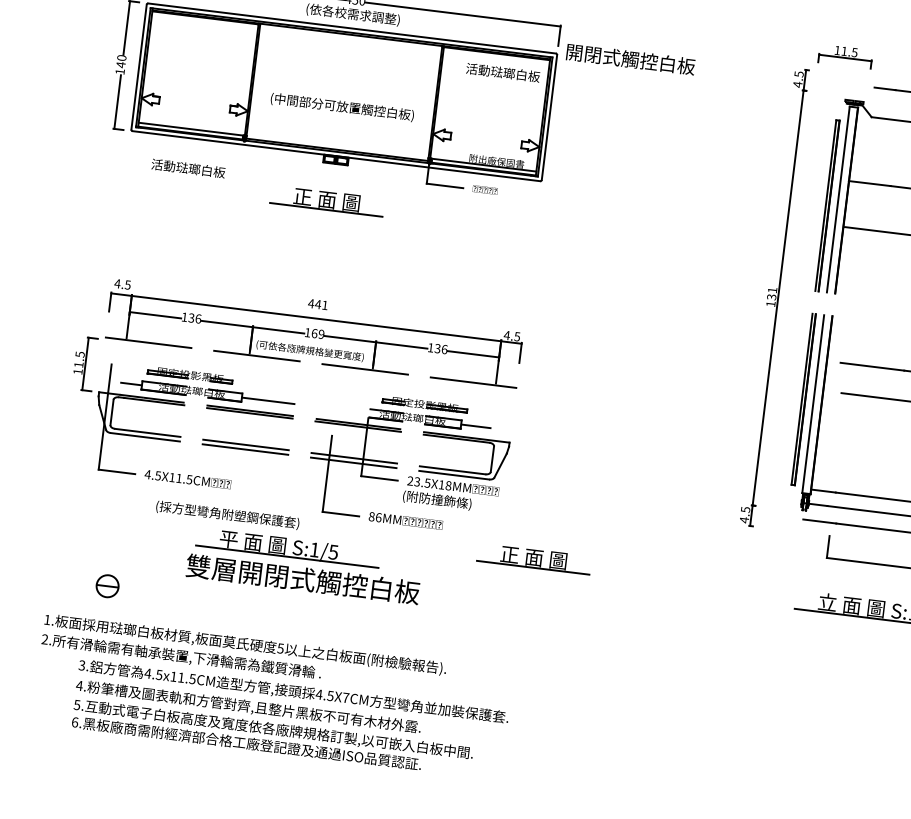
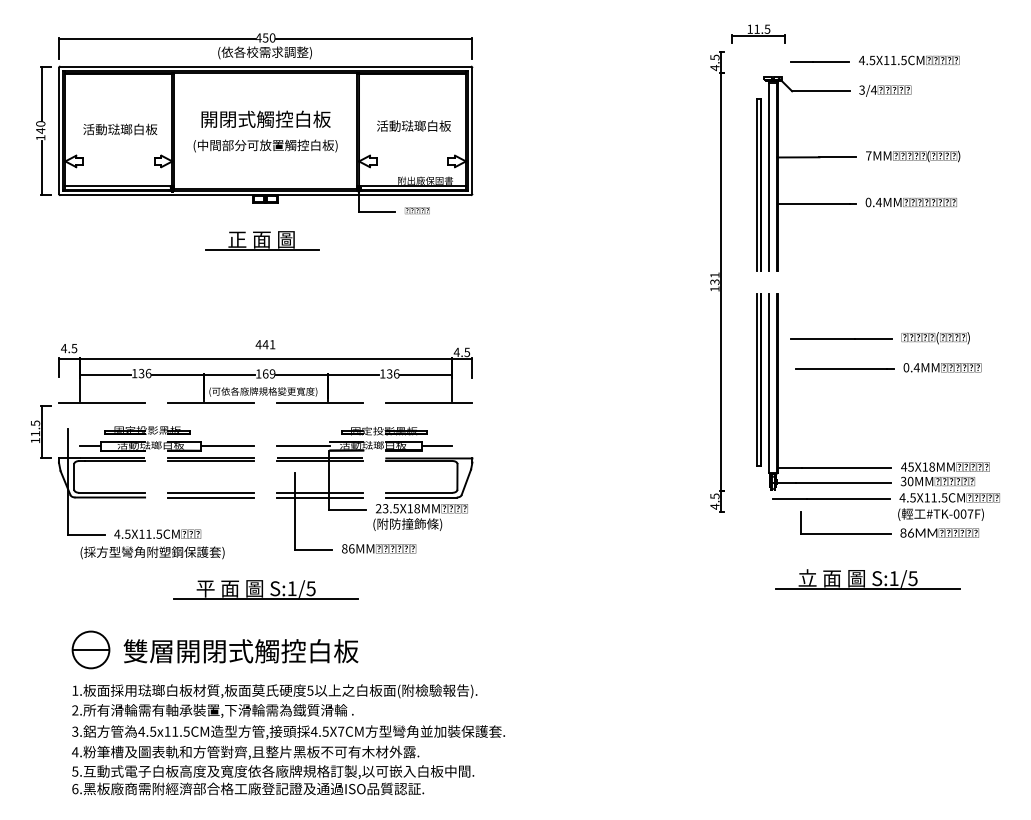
text: (630, 58) -> (265, 118), moved
text: (502, 72) -> (413, 125), moved
text: (188, 168) -> (120, 129), moved
line: (343, 410) -> (303, 446), added
text: (227, 514) -> (152, 552), moved
part: (534, 558) -> (511, 570), removed
text: (302, 579) -> (240, 651), moved
part: (107, 585) -> (90, 649), size x1.67
text: (243, 653) -> (274, 700), moved

